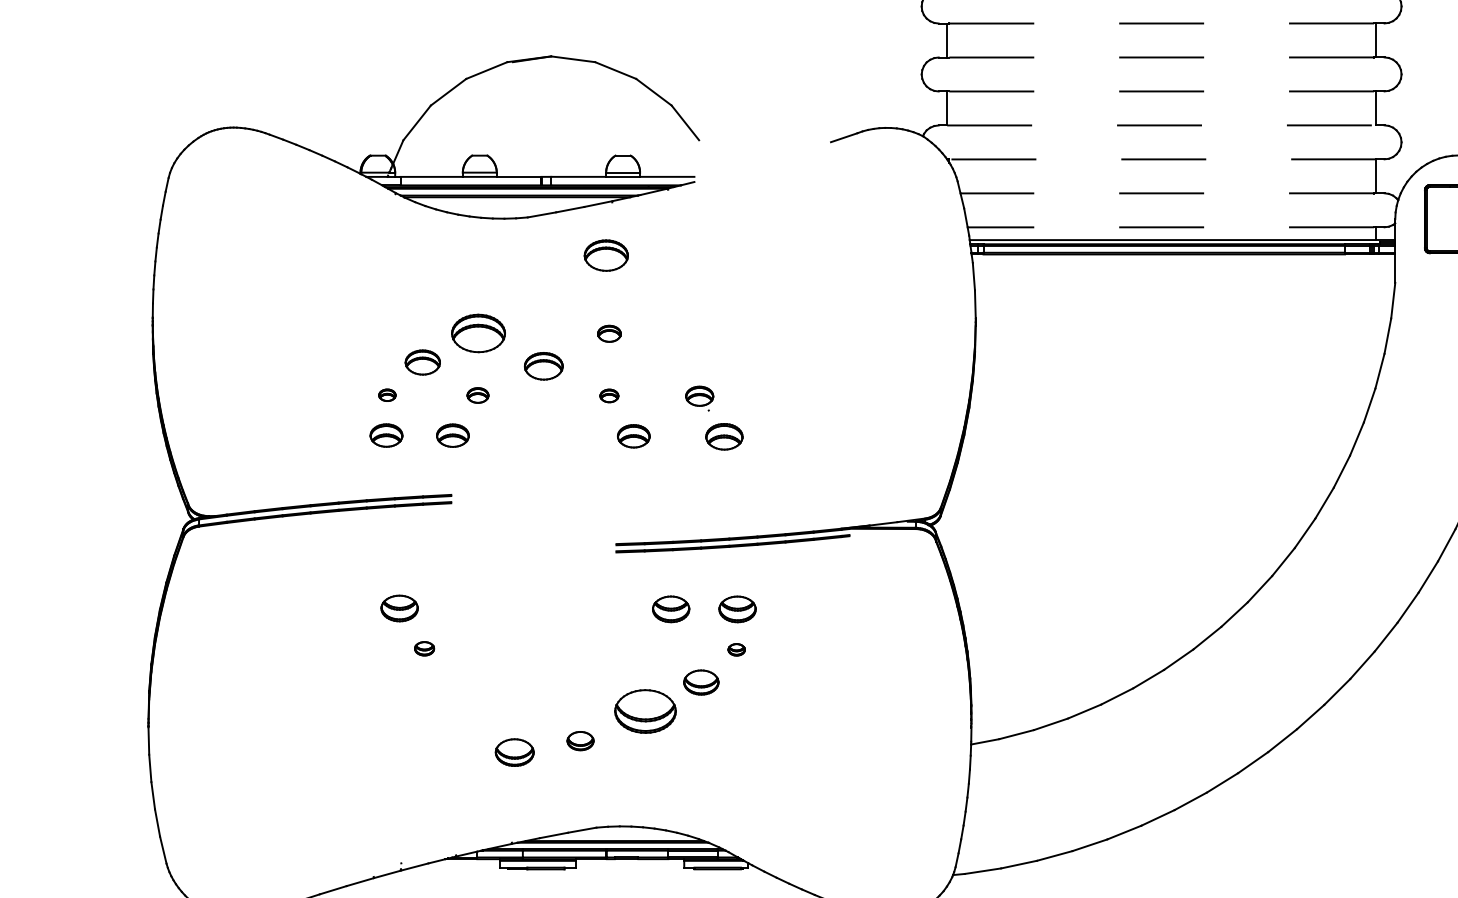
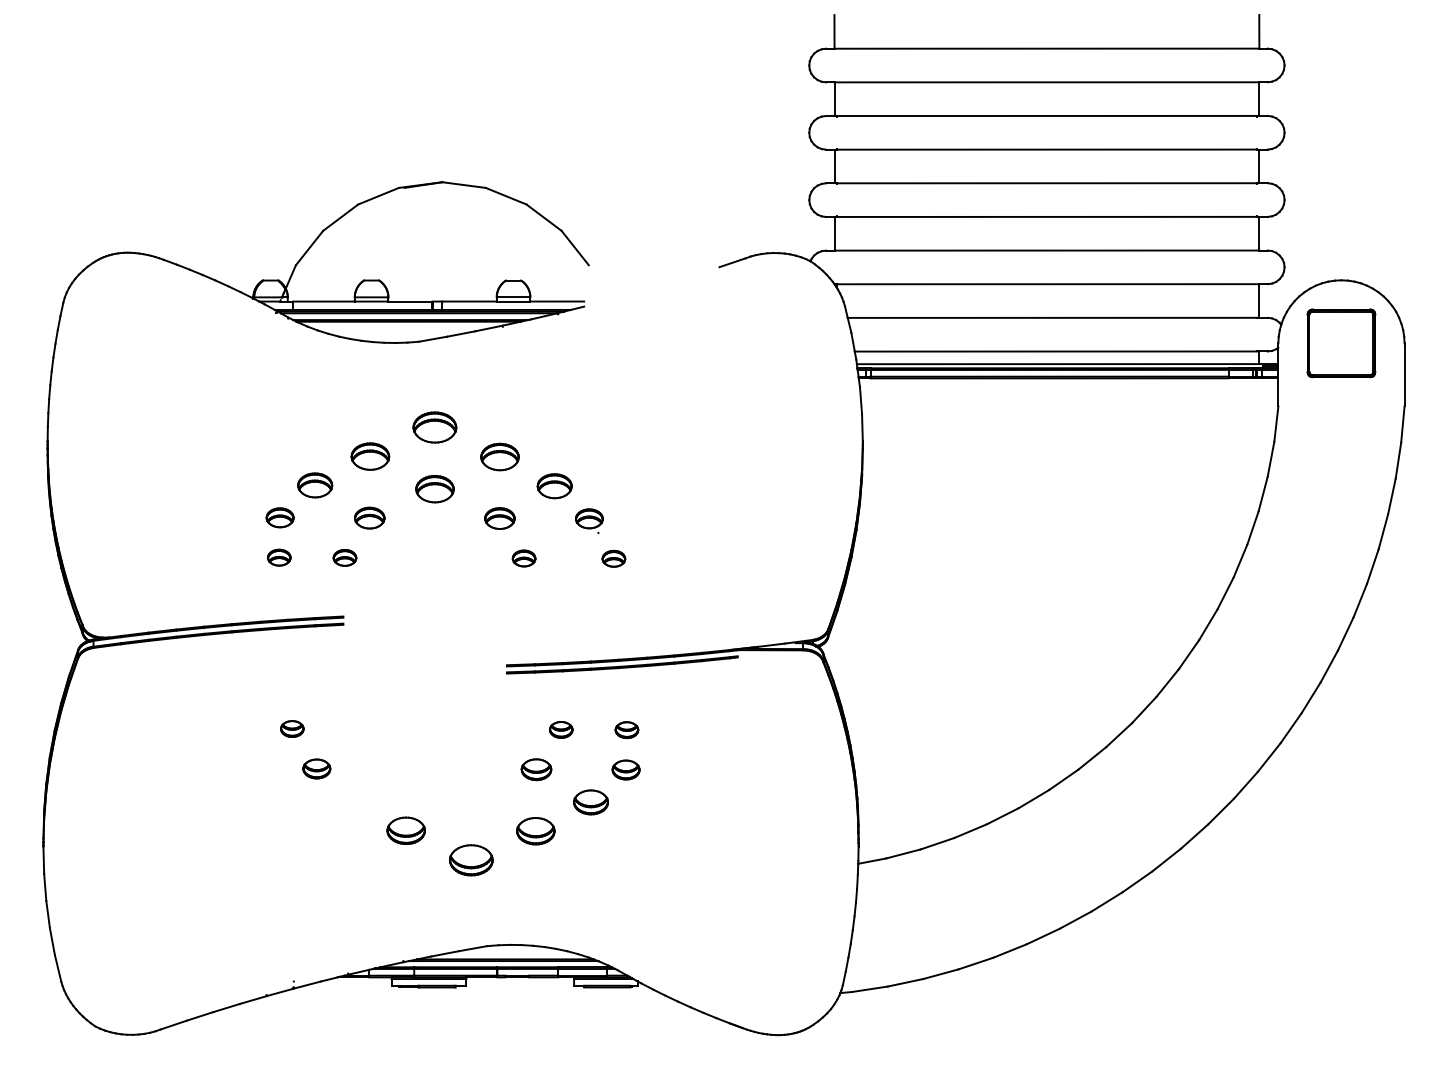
line: (1162, 23) -> (1047, 149), dashed -> solid
line: (1162, 57) -> (1047, 183), dashed -> solid
line: (1162, 91) -> (1047, 216), dashed -> solid
line: (1162, 125) -> (1047, 250), dashed -> solid
line: (1162, 159) -> (1047, 284), dashed -> solid
line: (1167, 192) -> (1052, 317), dashed -> solid
line: (1170, 227) -> (1055, 351), dashed -> solid
part: (605, 255) -> (434, 427), moved
part: (478, 333) -> (370, 456), size x0.71
part: (608, 333) -> (499, 456), size x1.67
part: (664, 363) -> (554, 486), added
part: (386, 394) -> (279, 517), size x1.67
part: (477, 394) -> (369, 517), size x1.43
part: (608, 395) -> (499, 518), size x1.67
part: (386, 435) -> (279, 557), size x0.71
part: (452, 435) -> (344, 557), size x0.71
part: (633, 436) -> (523, 558), size x0.71
part: (724, 436) -> (613, 558), size x0.62
part: (399, 607) -> (292, 728), size x0.62
part: (671, 608) -> (561, 729), size x0.62
part: (737, 609) -> (626, 730), size x0.62
part: (424, 648) -> (316, 768), size x1.43
part: (646, 649) -> (536, 769), added
part: (736, 649) -> (625, 769), size x1.67
part: (645, 711) -> (535, 831), size x0.62
part: (580, 741) -> (471, 860), size x1.67
part: (514, 752) -> (405, 830), moved

